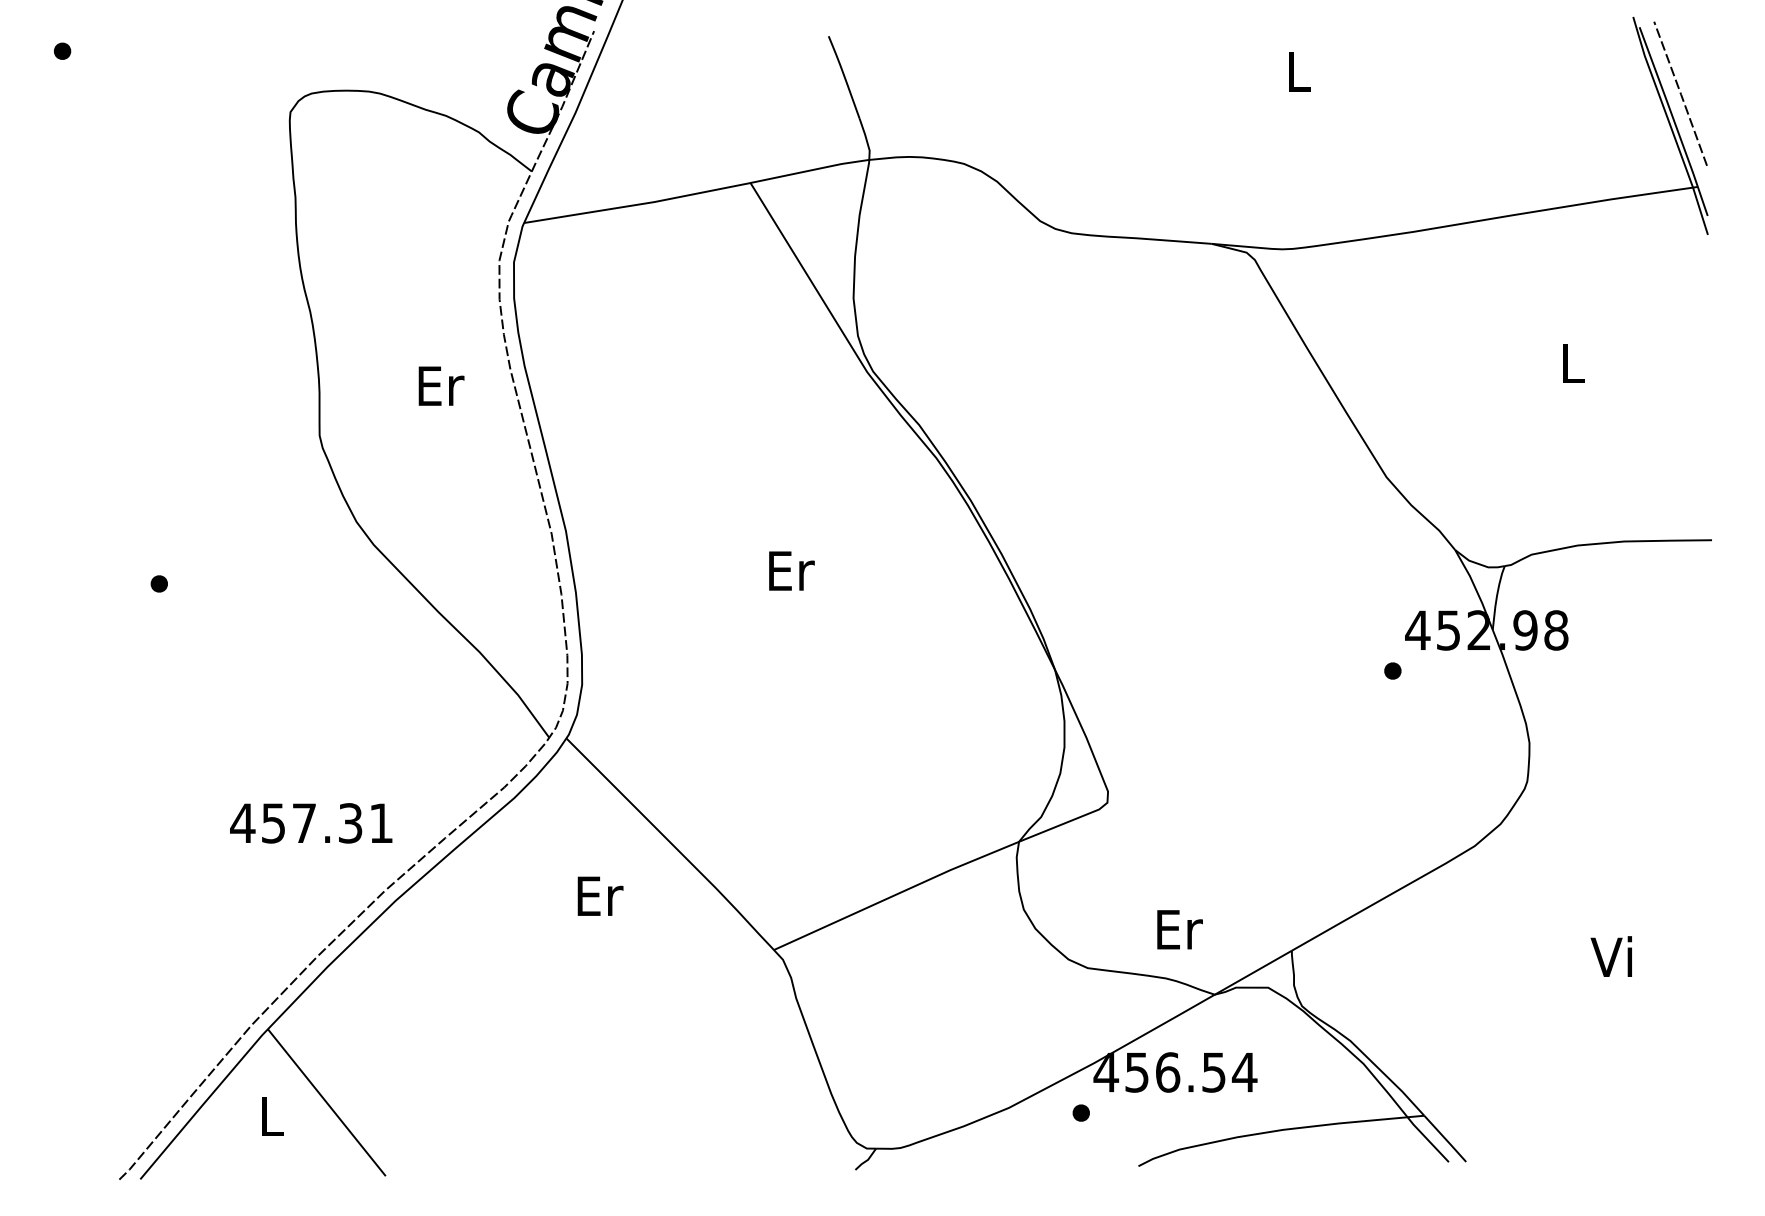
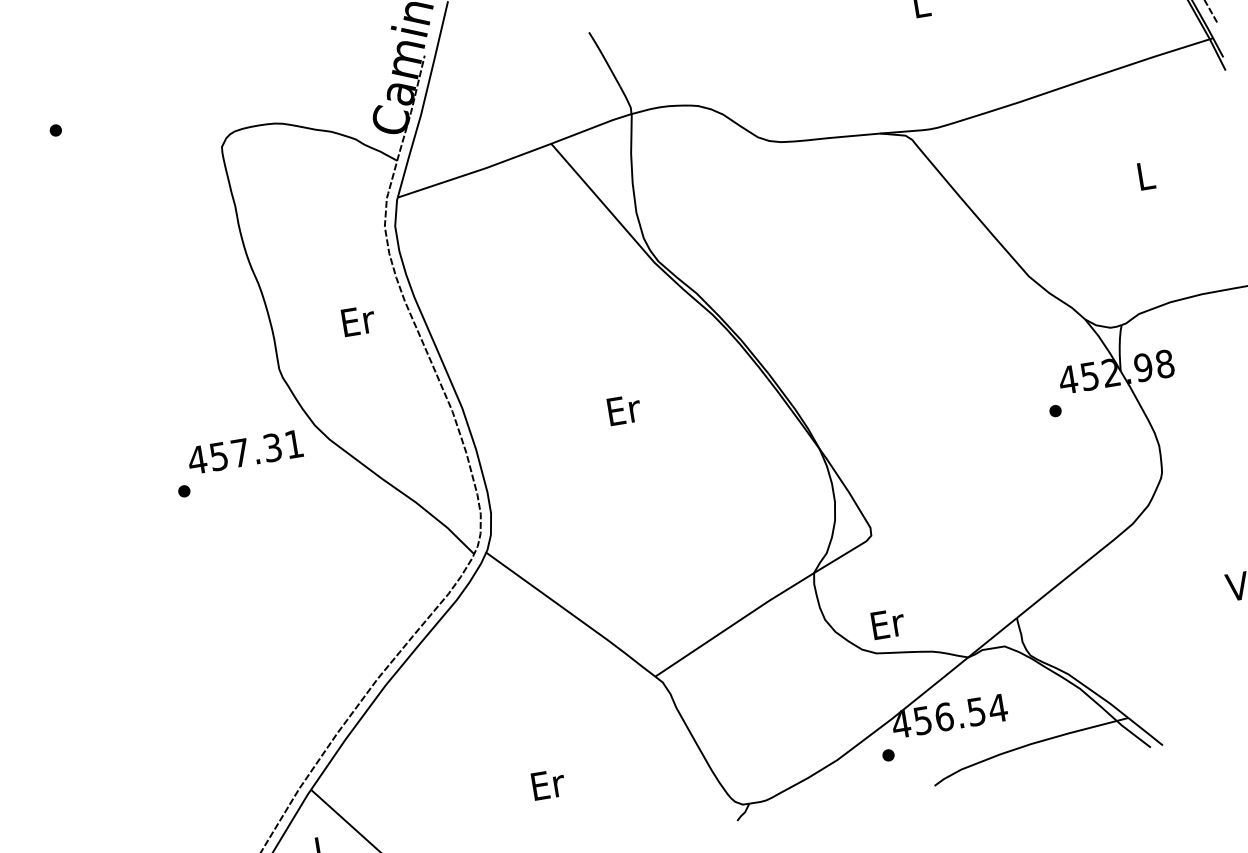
text: (311, 823) -> (245, 452), moved
text: (600, 895) -> (548, 784), moved
text: (1179, 929) -> (887, 623), moved

